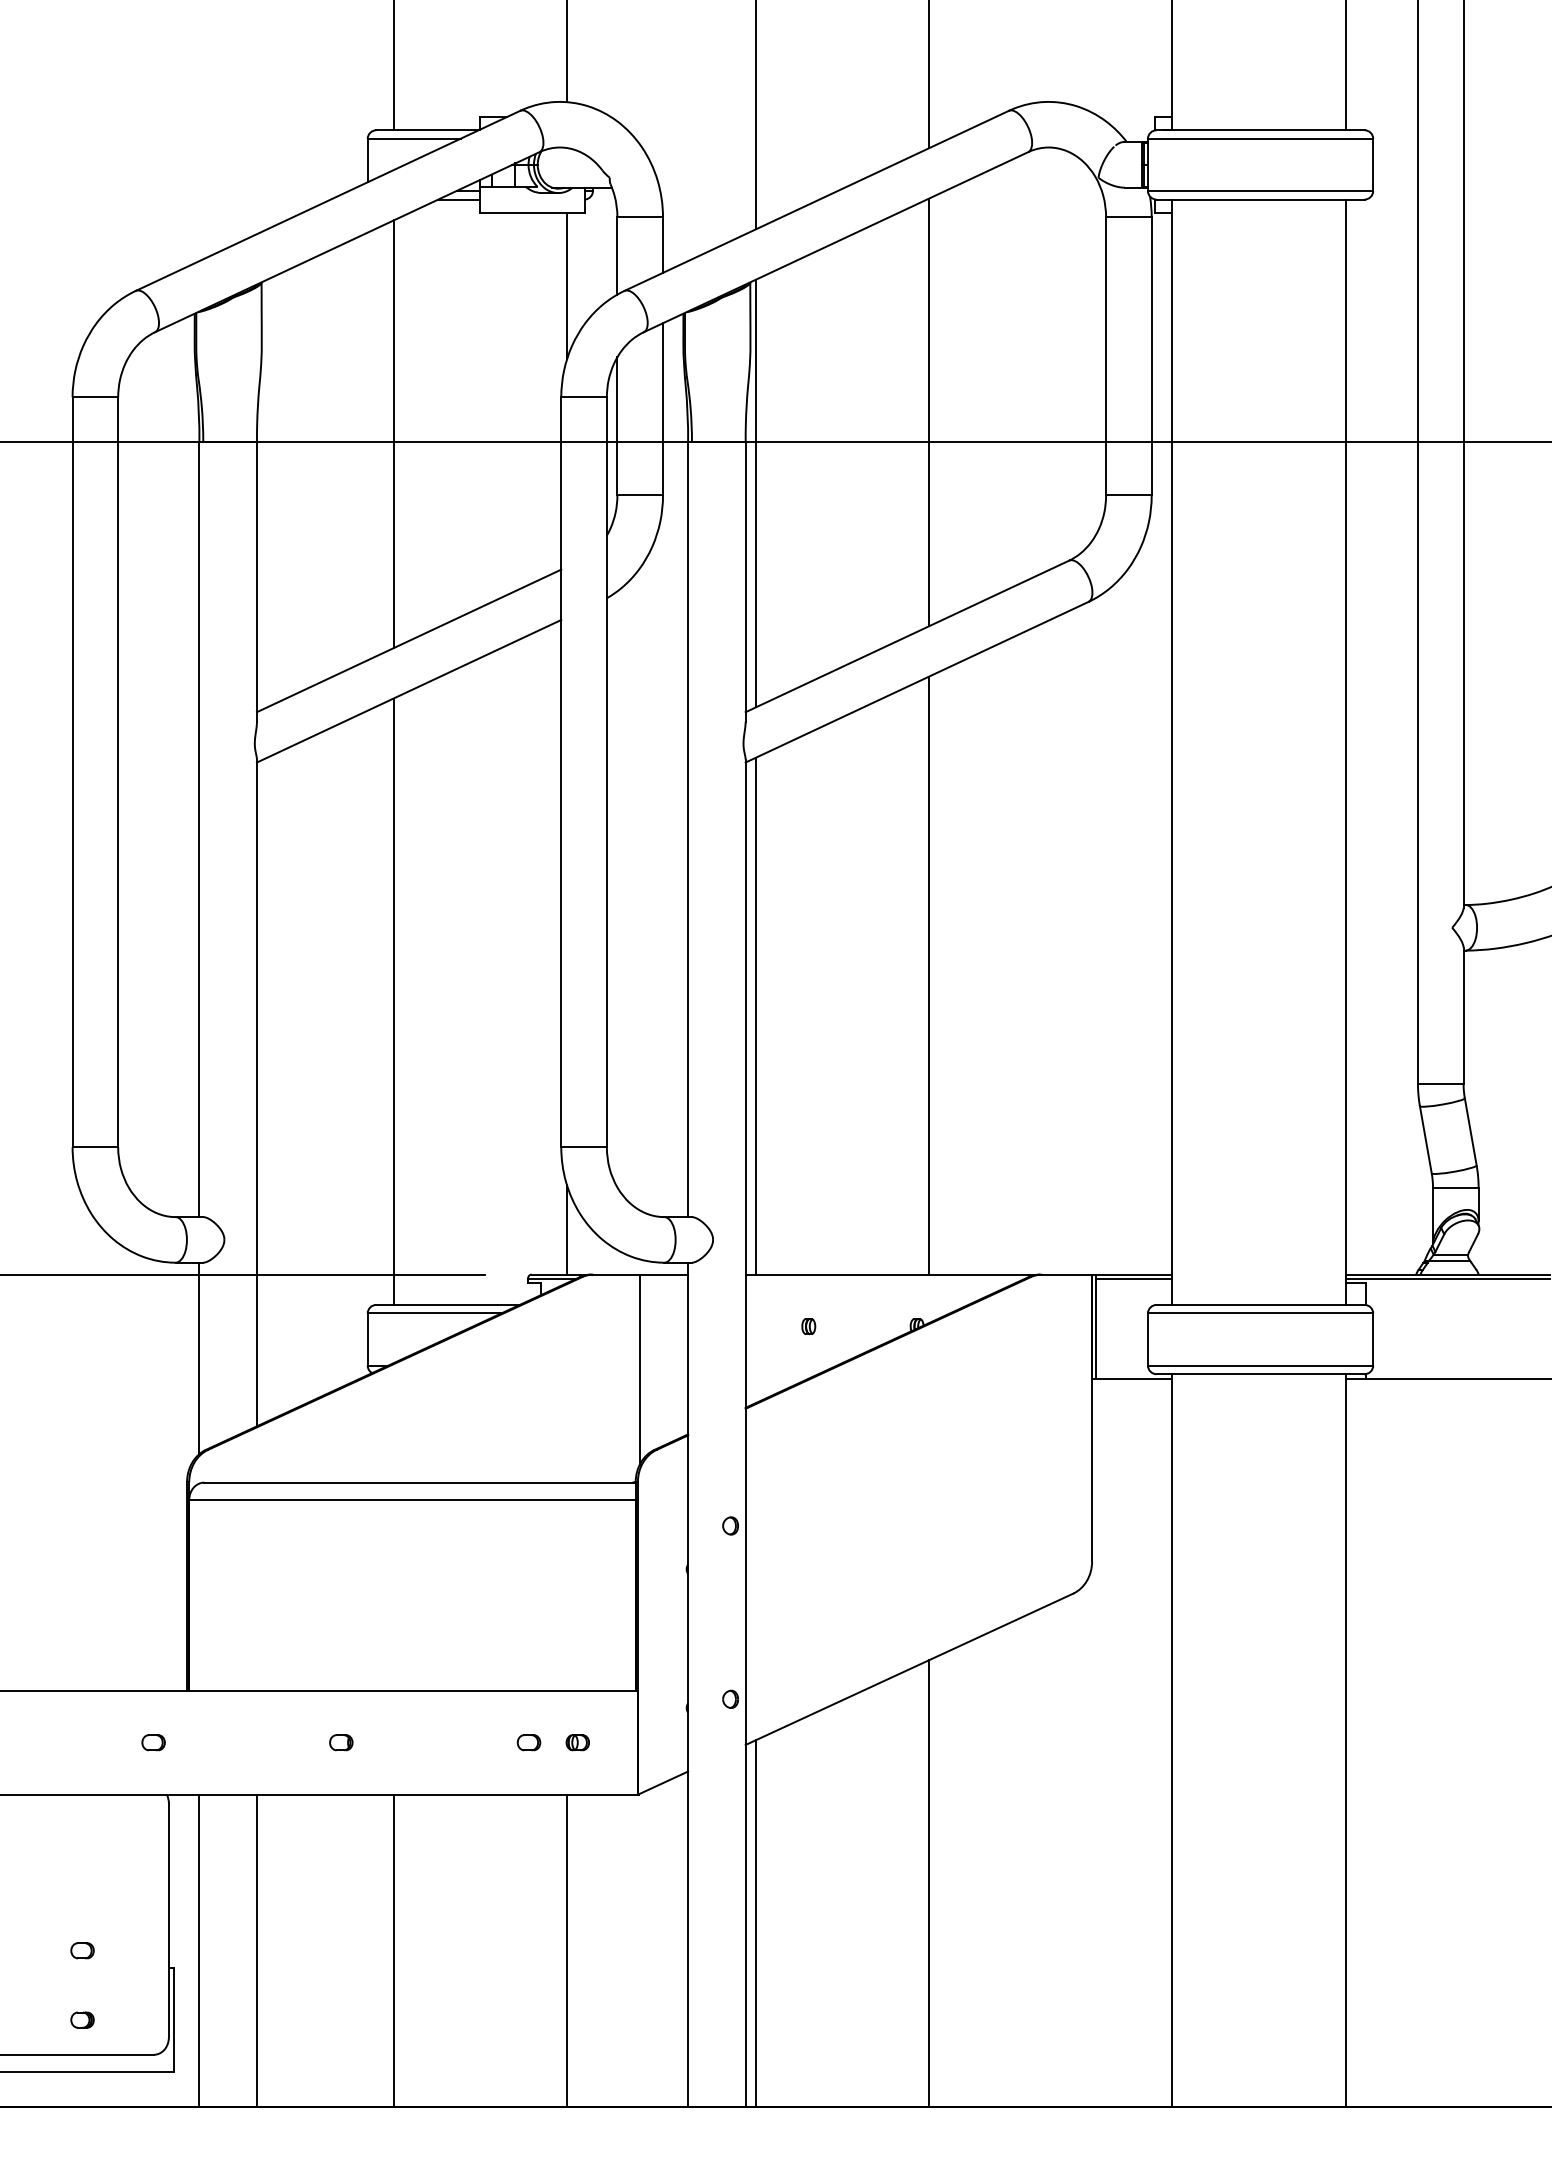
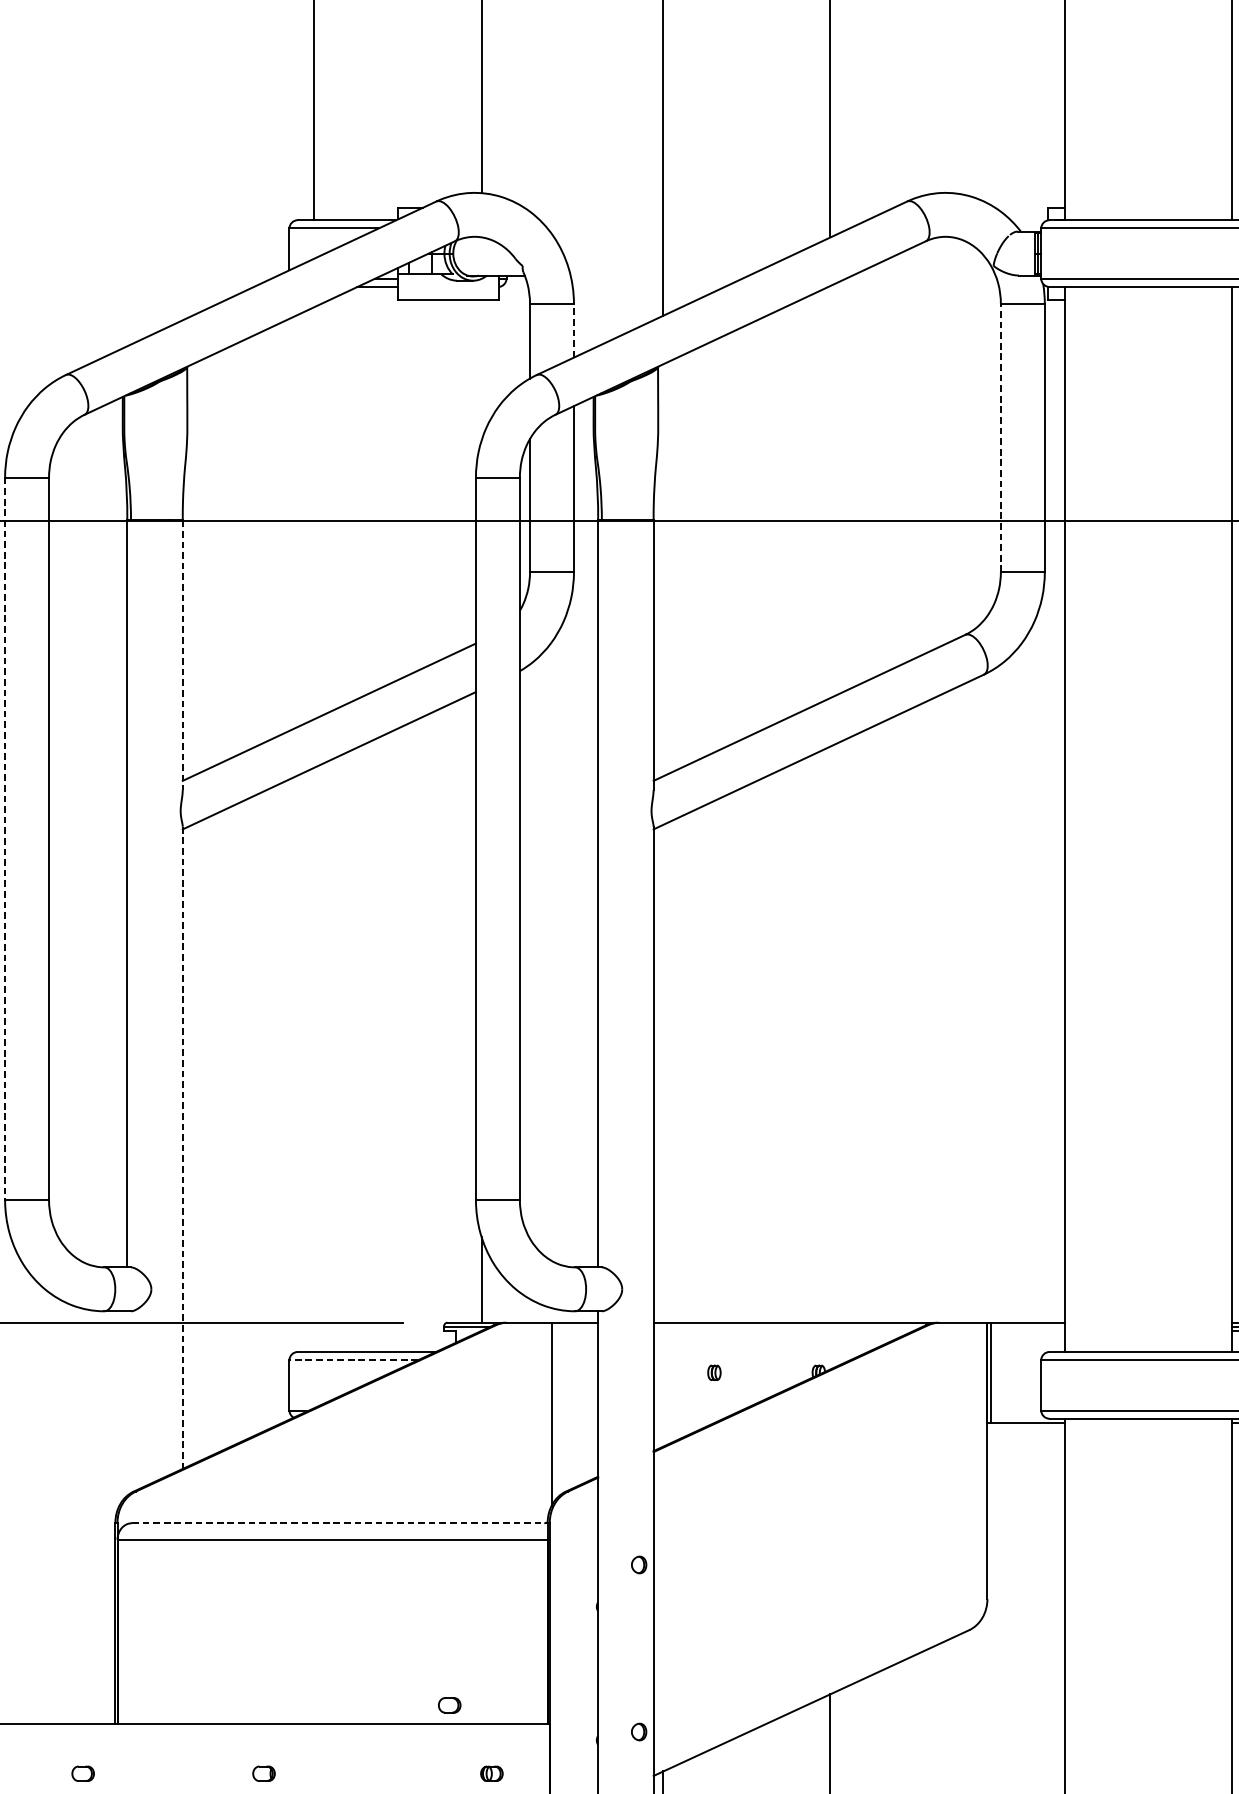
line: (663, 245) -> (574, 331), solid -> dashed
line: (567, 285) -> (481, 369), removed
line: (1106, 355) -> (1001, 437), solid -> dashed
line: (929, 412) -> (830, 492), removed
line: (393, 434) -> (314, 513), removed
line: (755, 493) -> (663, 570), removed
line: (256, 581) -> (182, 654), solid -> dashed
line: (72, 772) -> (5, 838), solid -> dashed
line: (929, 975) -> (830, 1034), removed
line: (393, 1001) -> (314, 1059), removed
line: (755, 1015) -> (663, 1073), removed
line: (256, 1093) -> (182, 1148), solid -> dashed
line: (1133, 1278) -> (1027, 1326), removed
line: (434, 1313) -> (353, 1360), solid -> dashed
line: (199, 1358) -> (127, 1403), removed
line: (420, 1482) -> (340, 1523), solid -> dashed
part: (528, 1742) -> (449, 1705), moved

